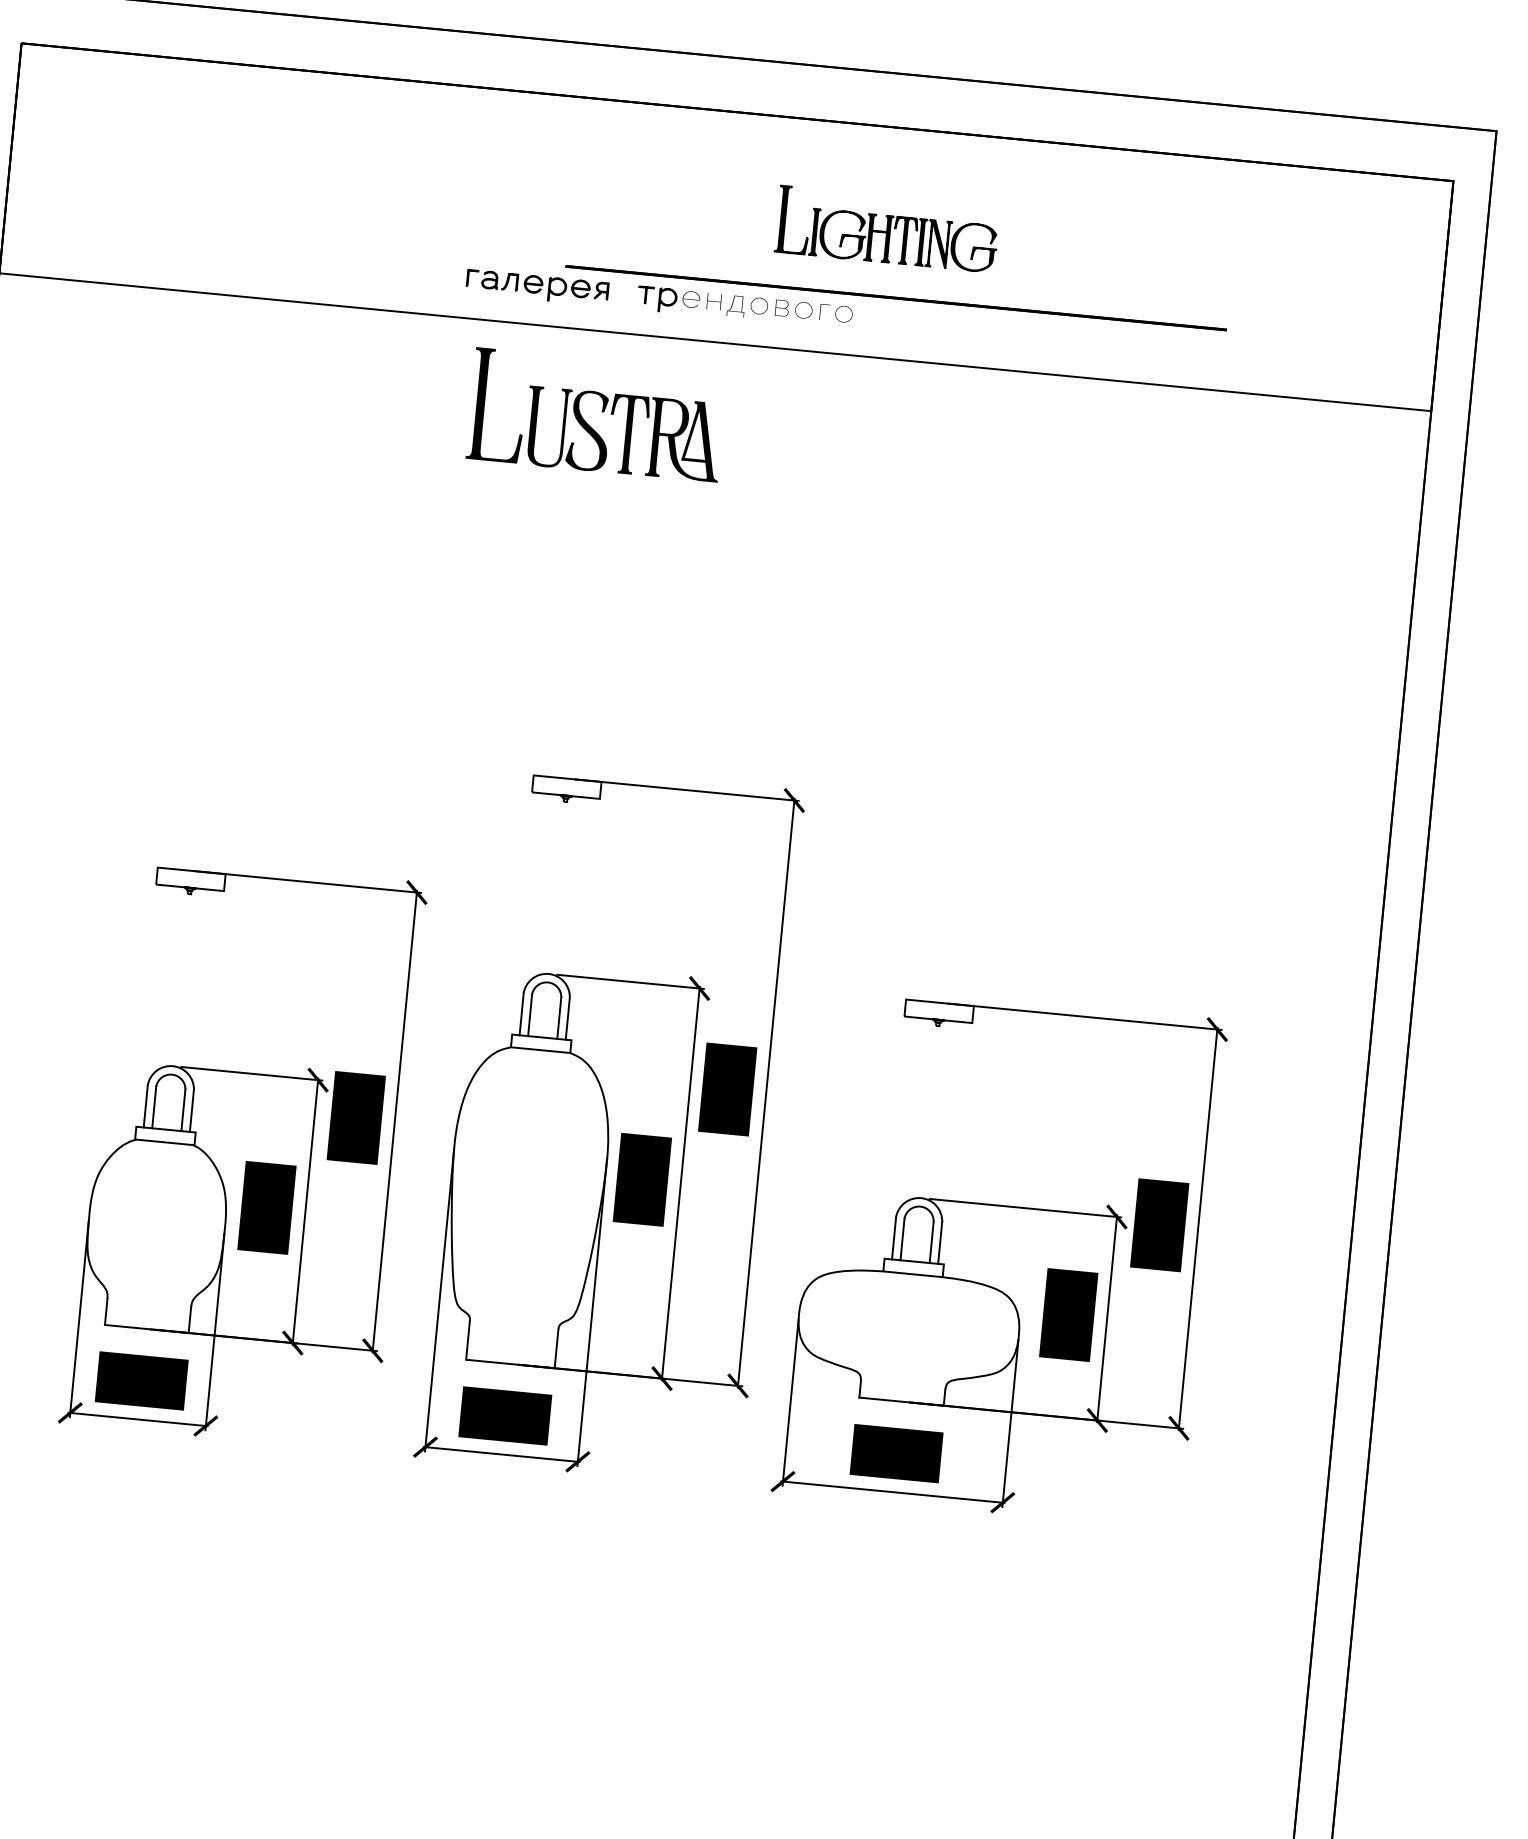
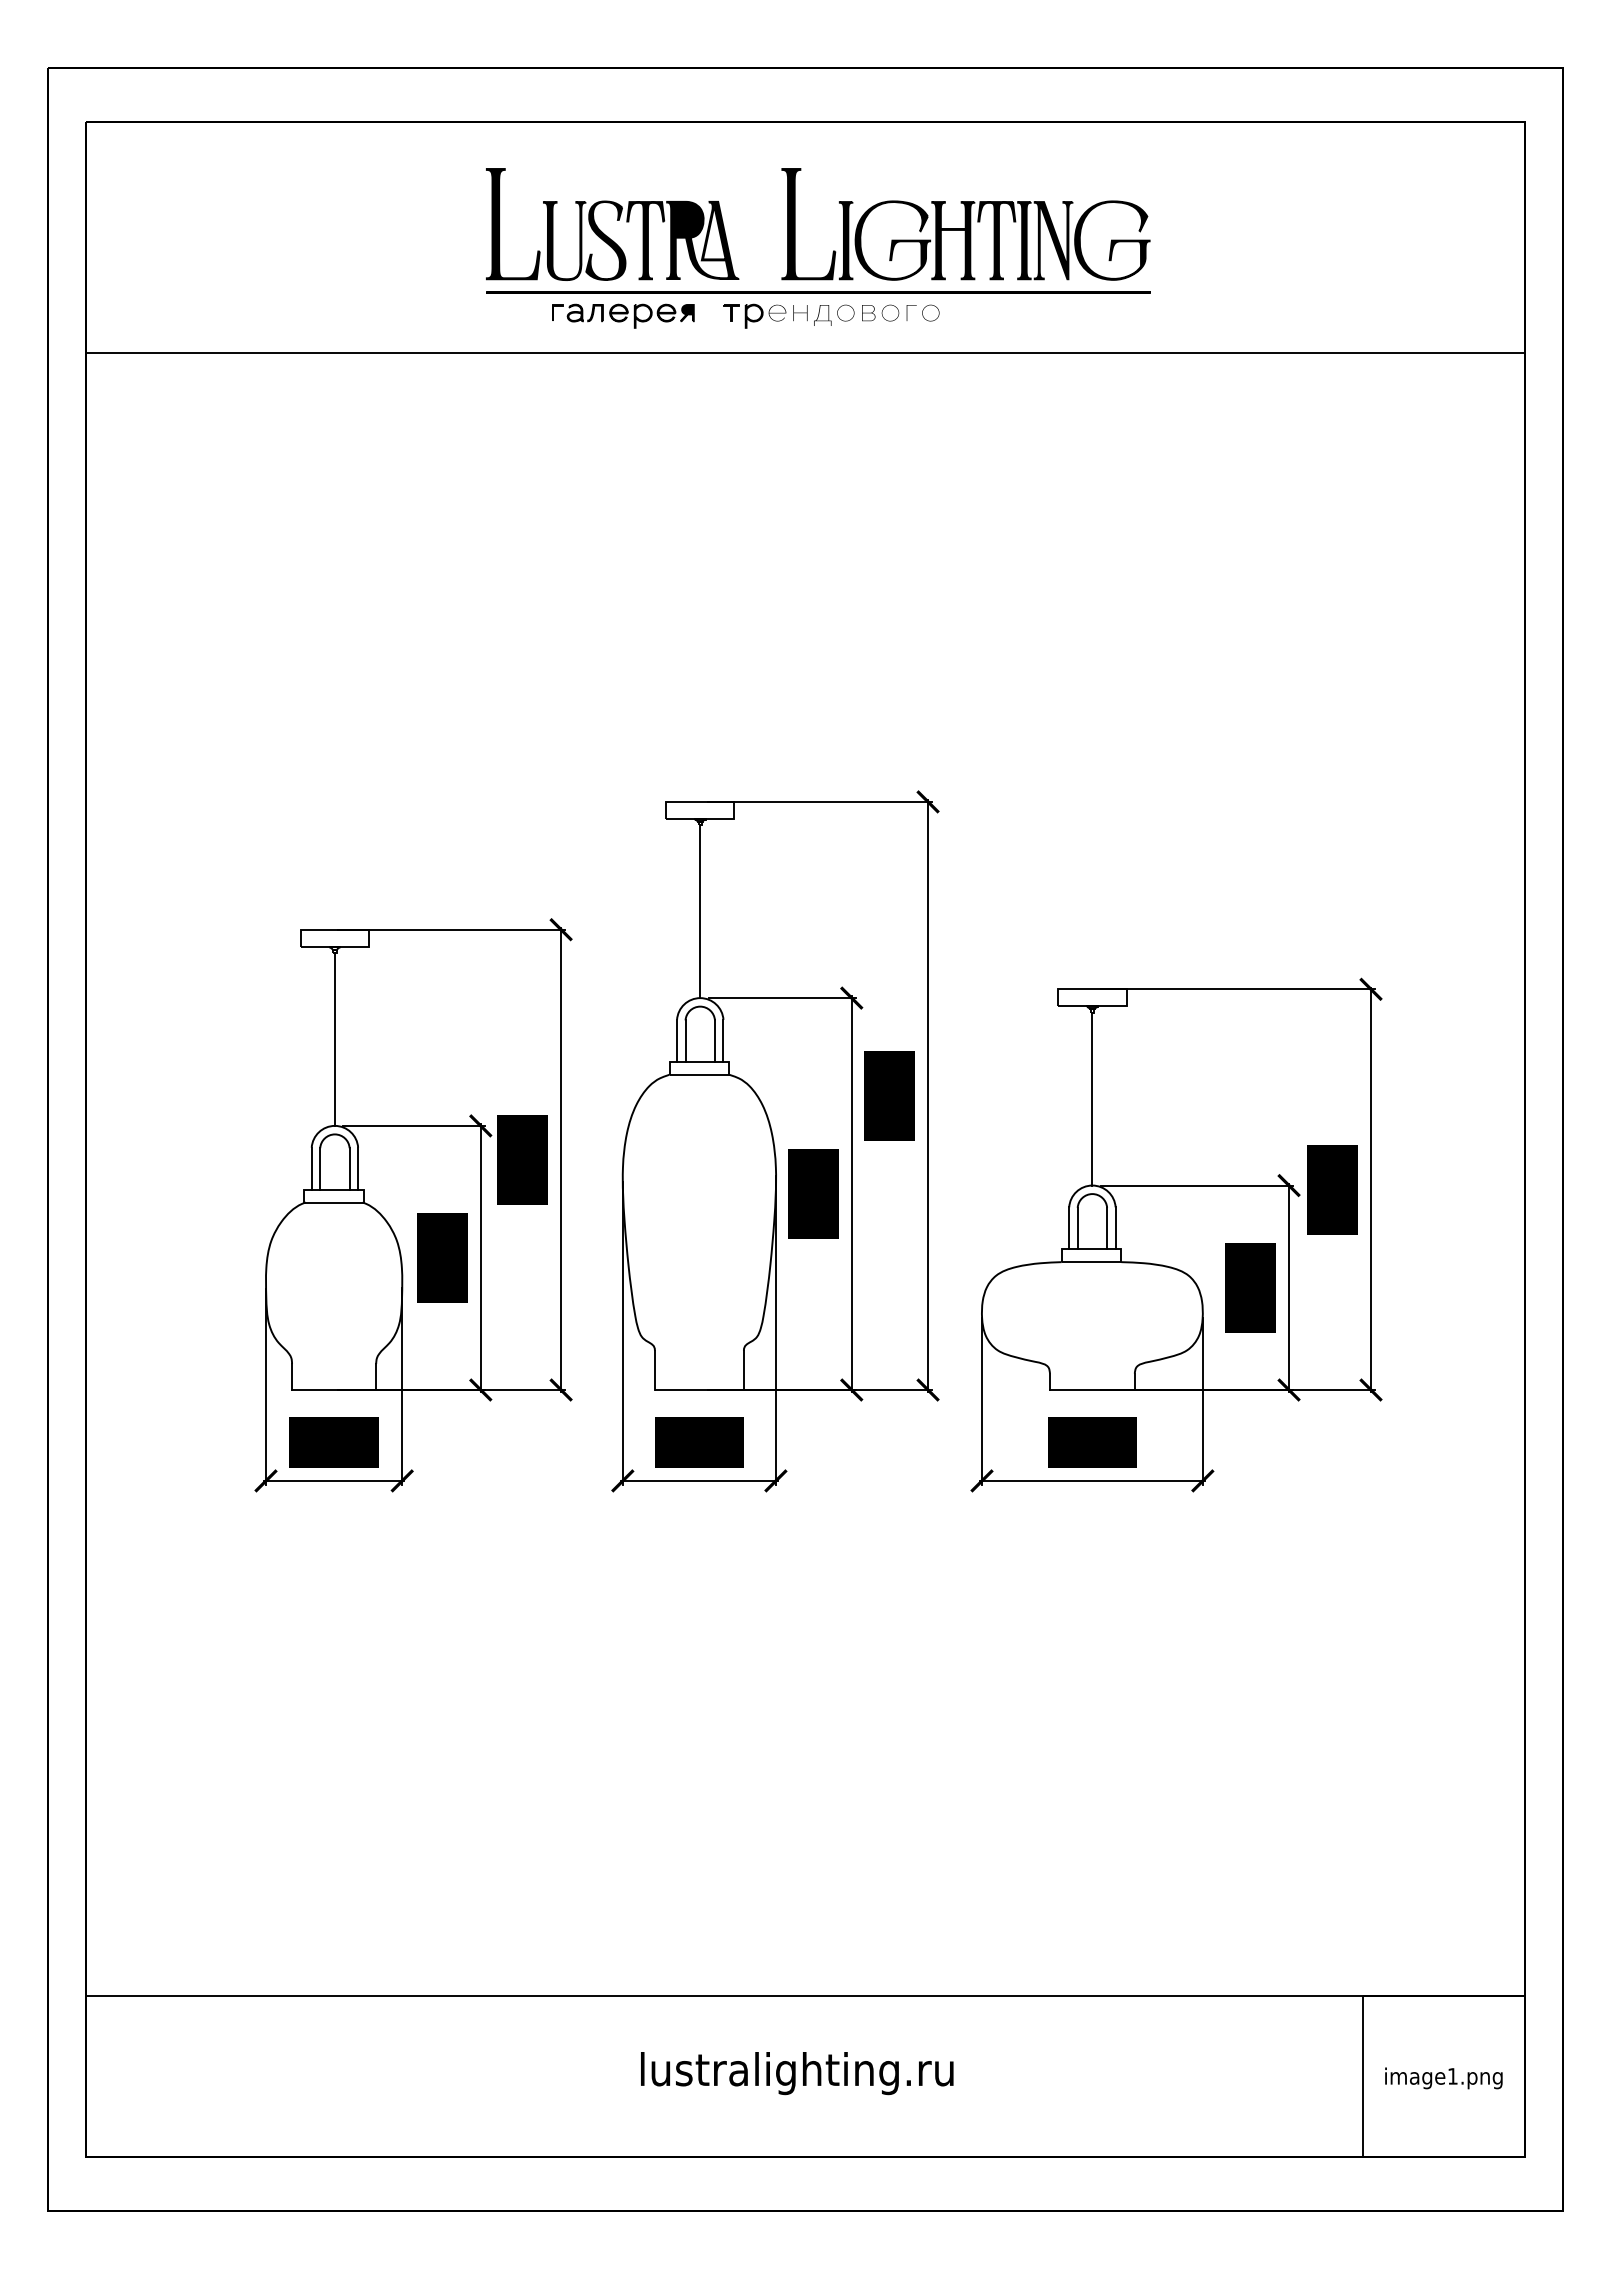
part: (886, 229) -> (965, 224), size x1.67
line: (896, 298) -> (818, 292), moved
part: (602, 411) -> (617, 220), moved
line: (557, 887) -> (700, 911), added
line: (180, 980) -> (334, 1039), added
line: (929, 1111) -> (1092, 1098), added

